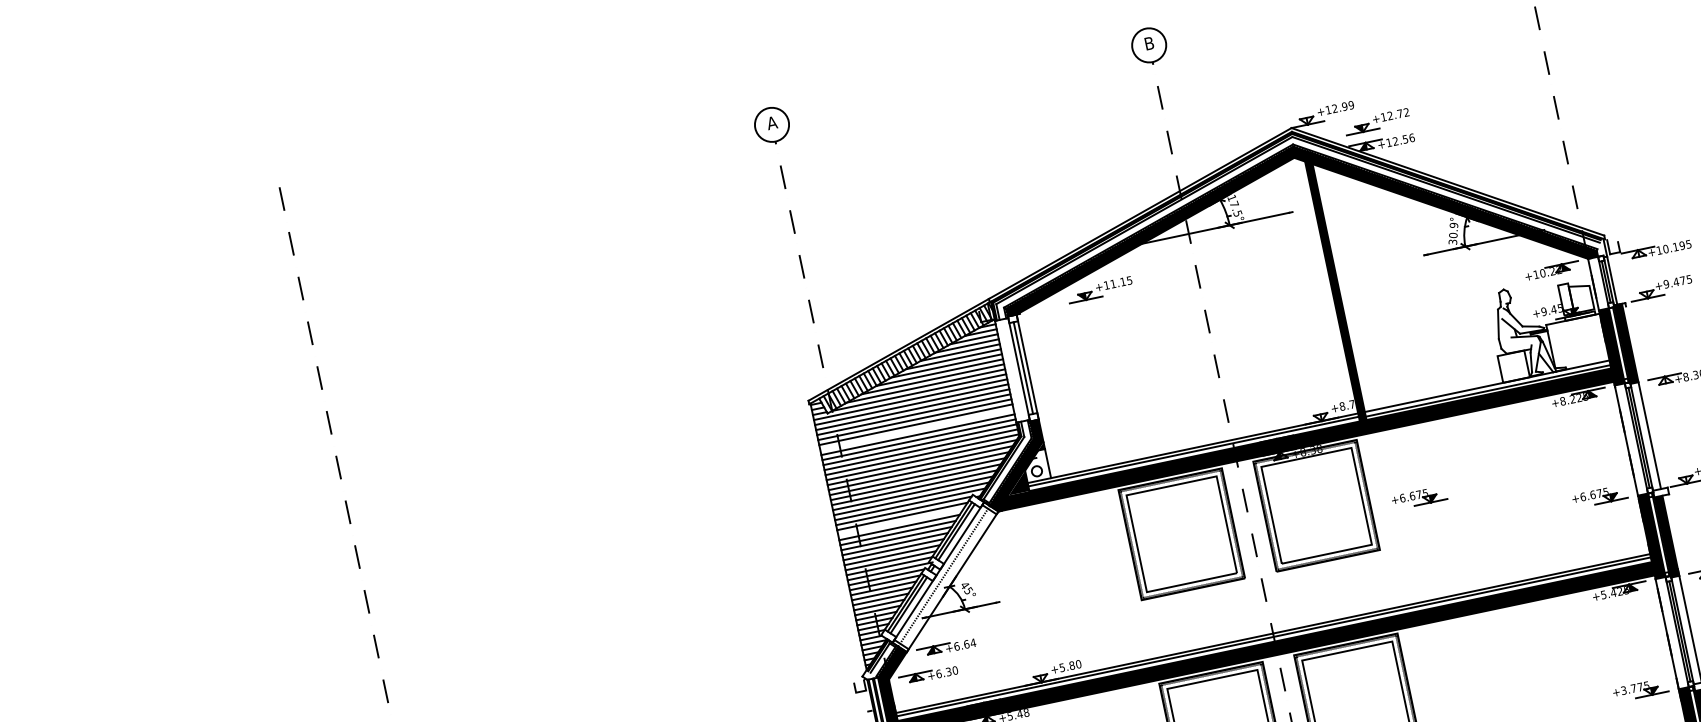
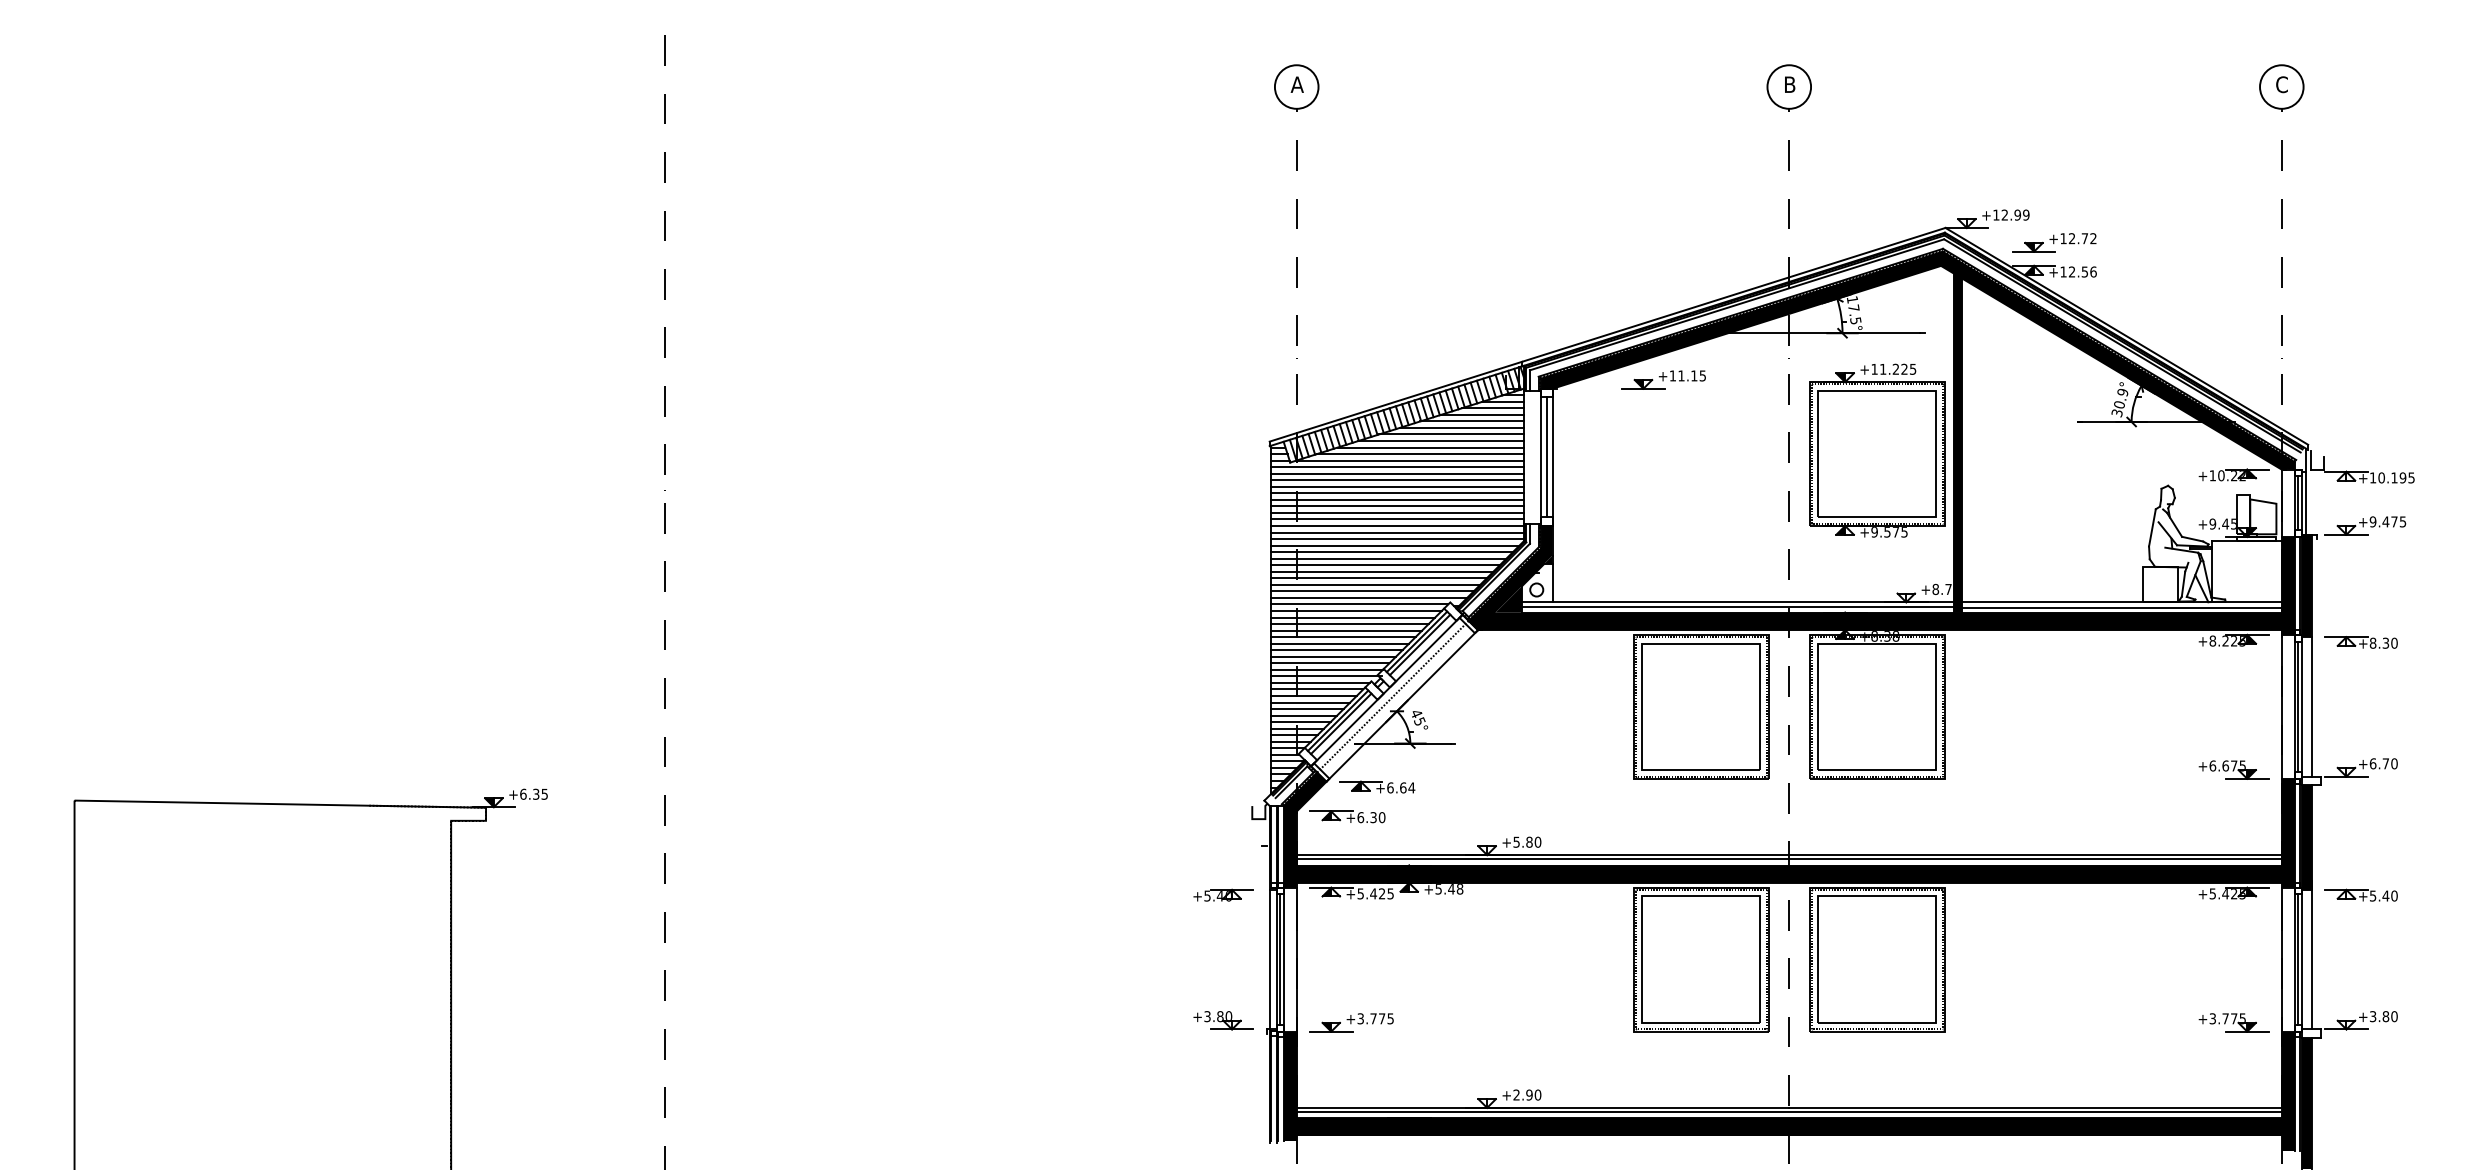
part: (1275, 309) -> (1877, 450), added
line: (916, 429) -> (1397, 506), added
part: (1419, 497) -> (2007, 723), removed
line: (901, 521) -> (1353, 617), added

